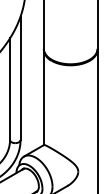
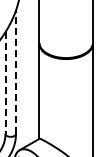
line: (20, 78) -> (15, 72), solid -> dashed
line: (10, 89) -> (5, 83), solid -> dashed

